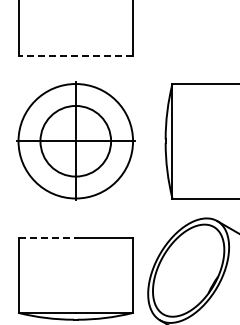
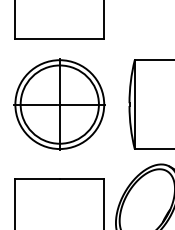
line: (75, 56) -> (59, 38), dashed -> solid
circle: (75, 140) -> (59, 104), size x1.43
line: (47, 237) -> (37, 179), dashed -> solid

